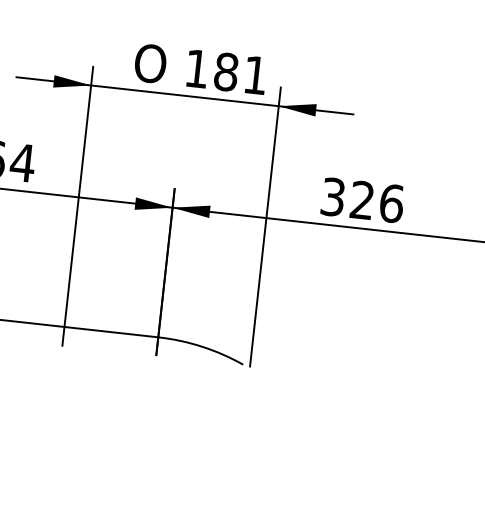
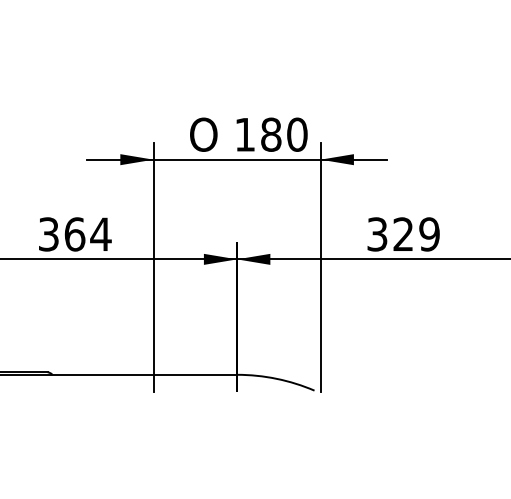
text: (255, 75) -> (297, 134), 181 -> 180
text: (391, 203) -> (429, 234), 326 -> 329

